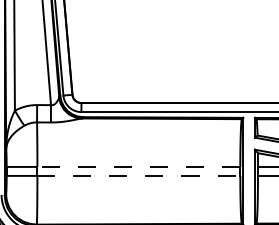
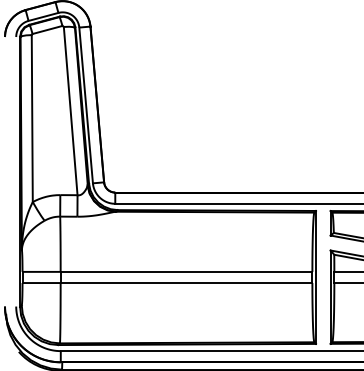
line: (138, 166) -> (186, 271), dashed -> solid
line: (138, 176) -> (186, 283), dashed -> solid

